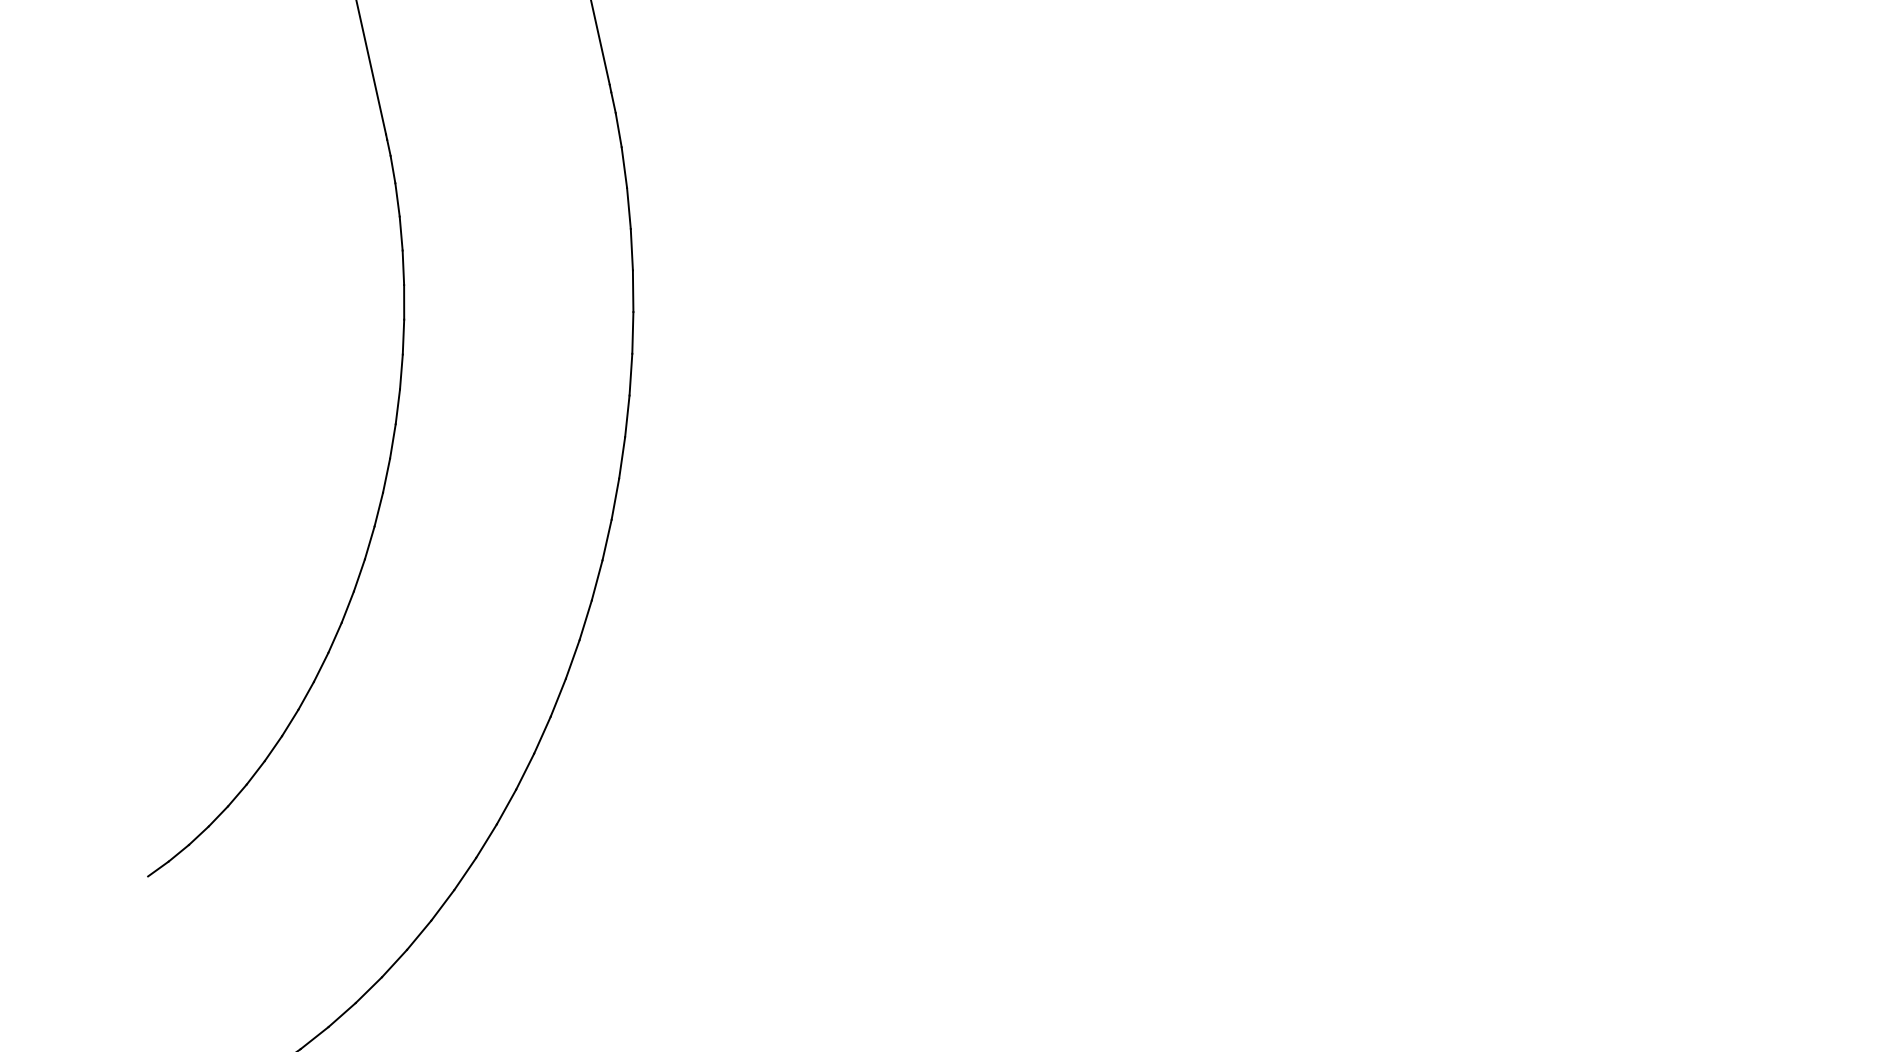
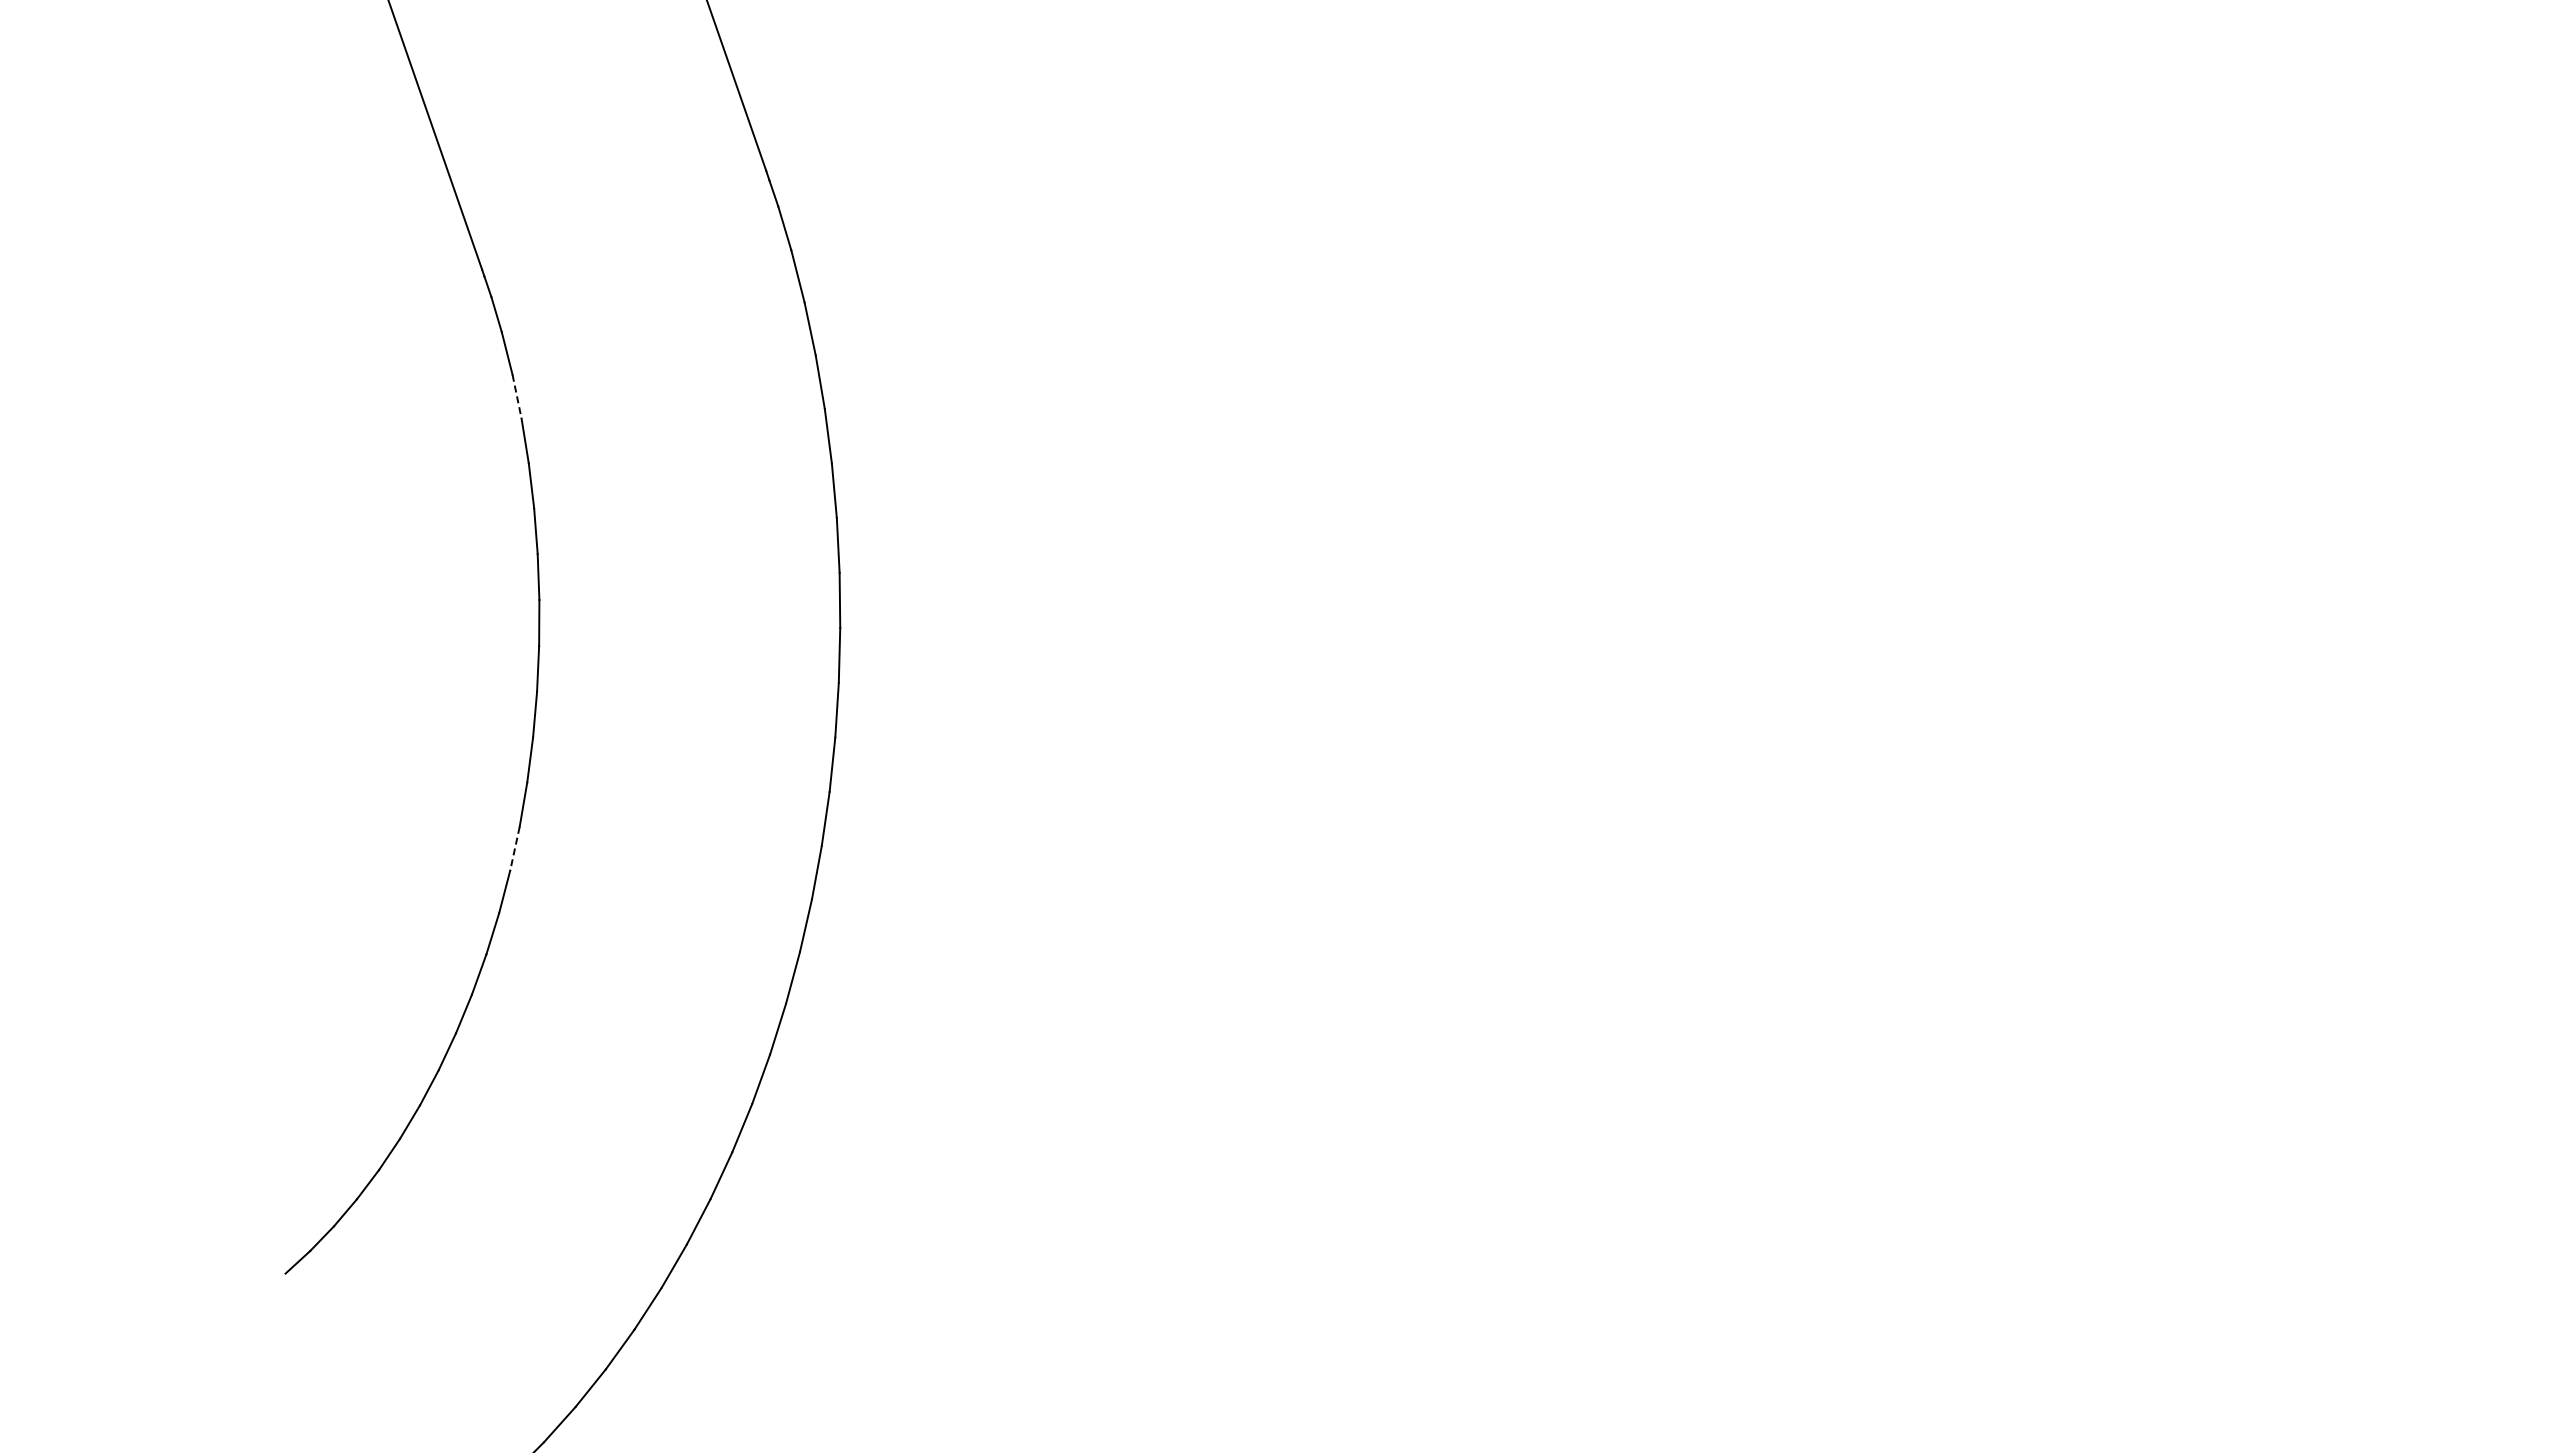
line: (401, 234) -> (517, 397), solid -> dashed
line: (359, 575) -> (514, 849), solid -> dashed

